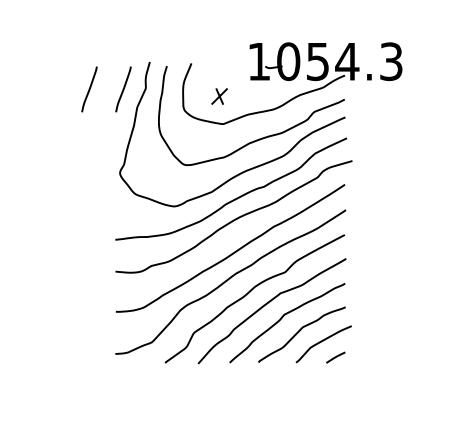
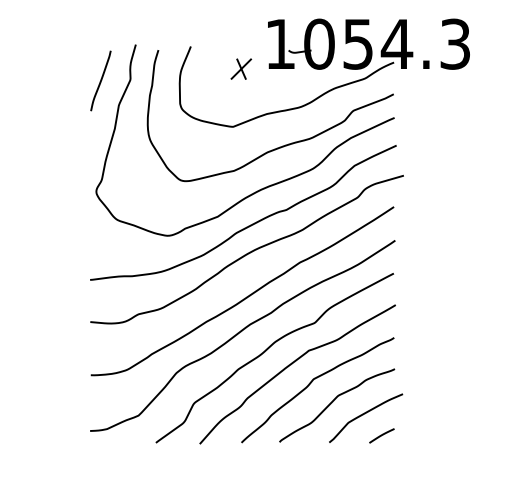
line: (89, 89) -> (55, 81), removed
part: (219, 96) -> (241, 69), moved

